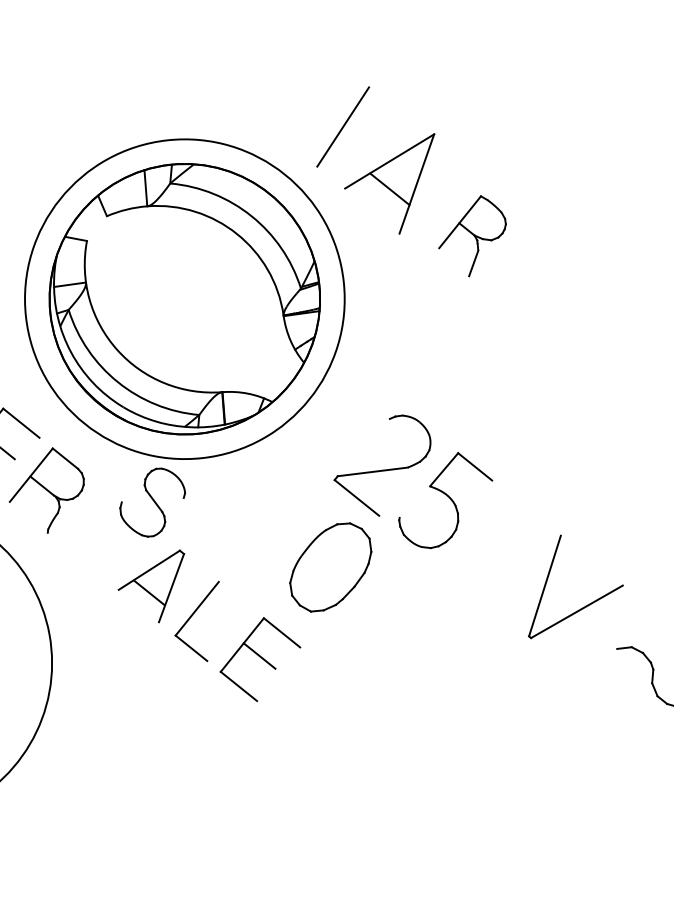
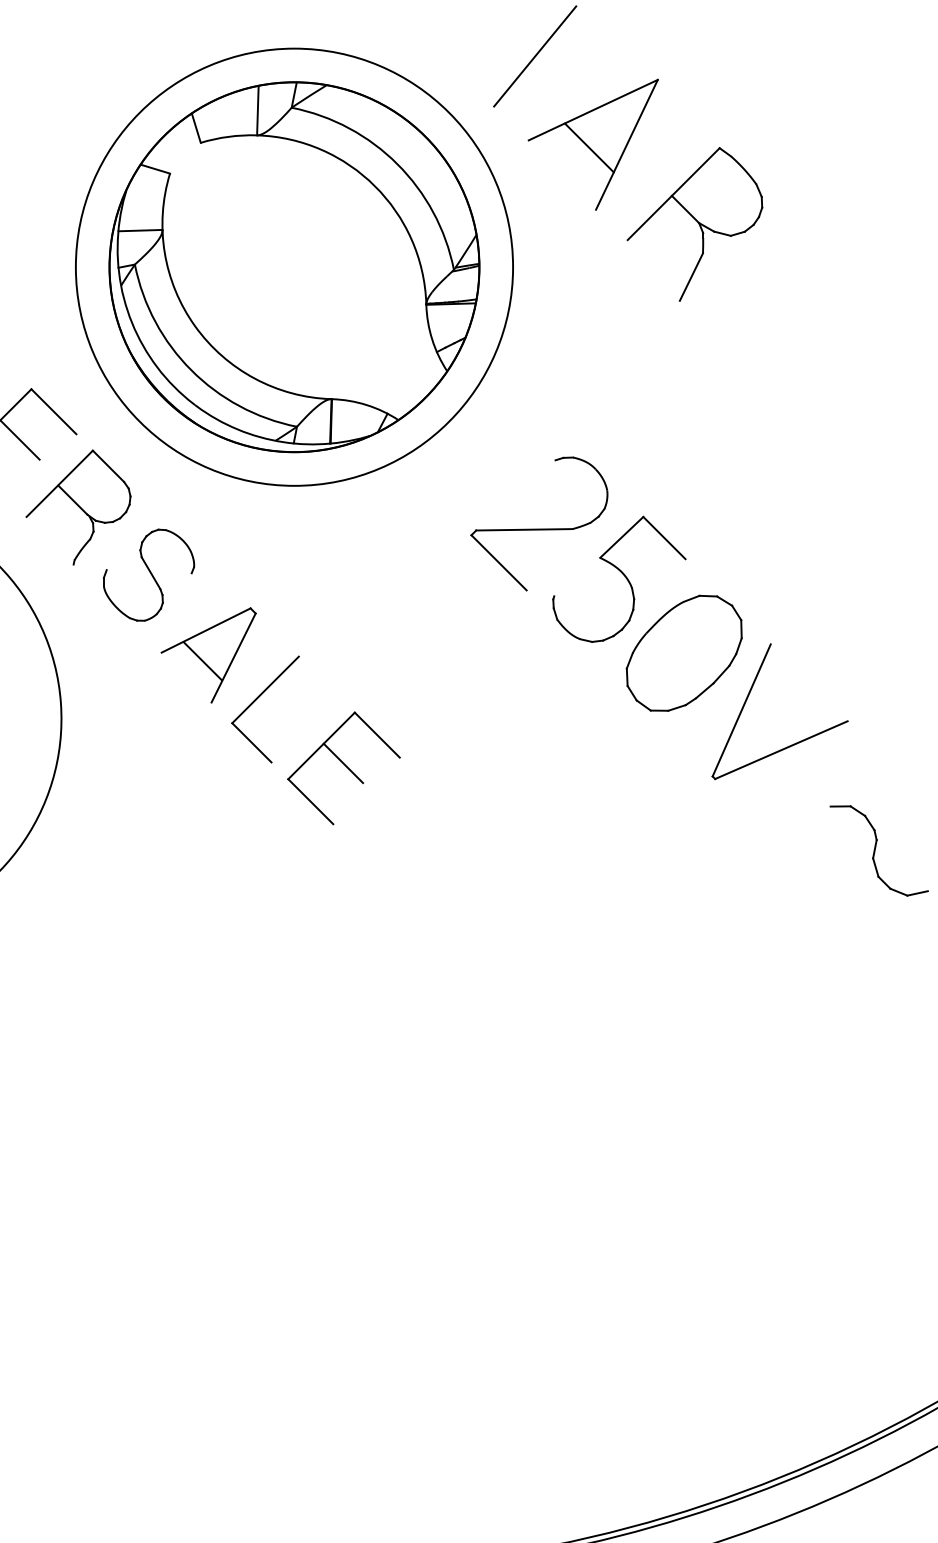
part: (472, 236) -> (694, 224), size x1.43
part: (152, 502) -> (148, 574), moved
part: (330, 566) -> (683, 652), moved

